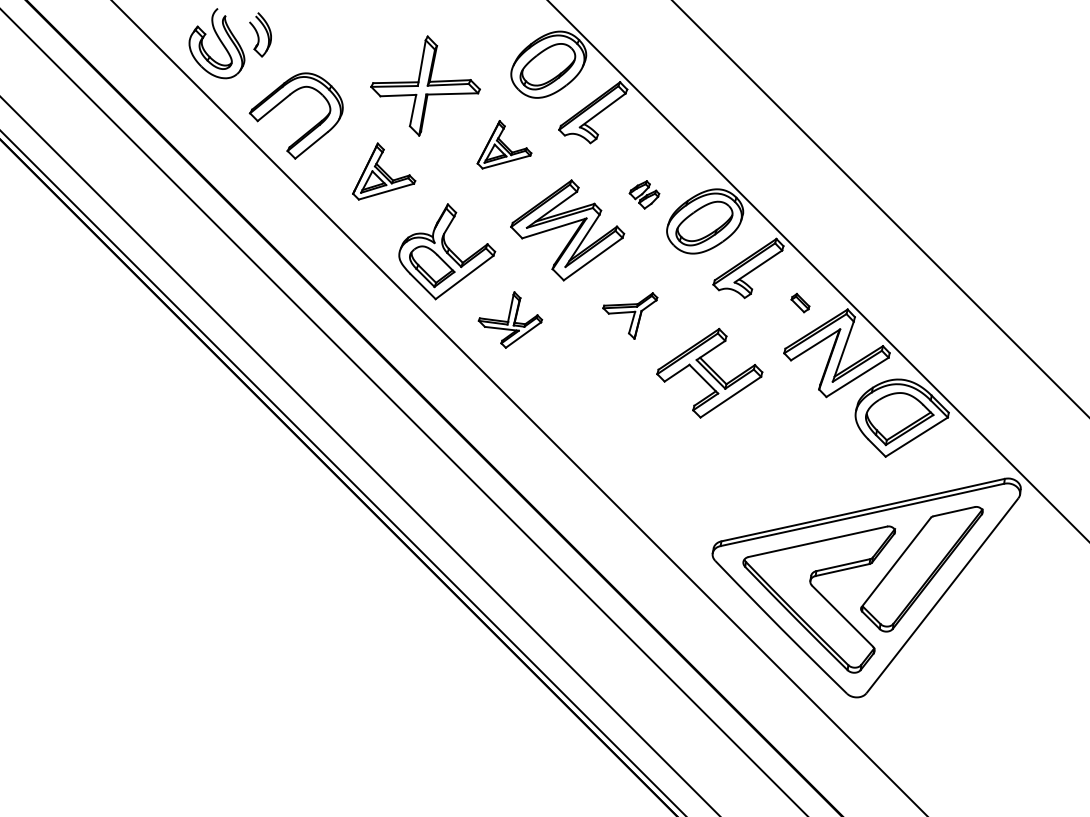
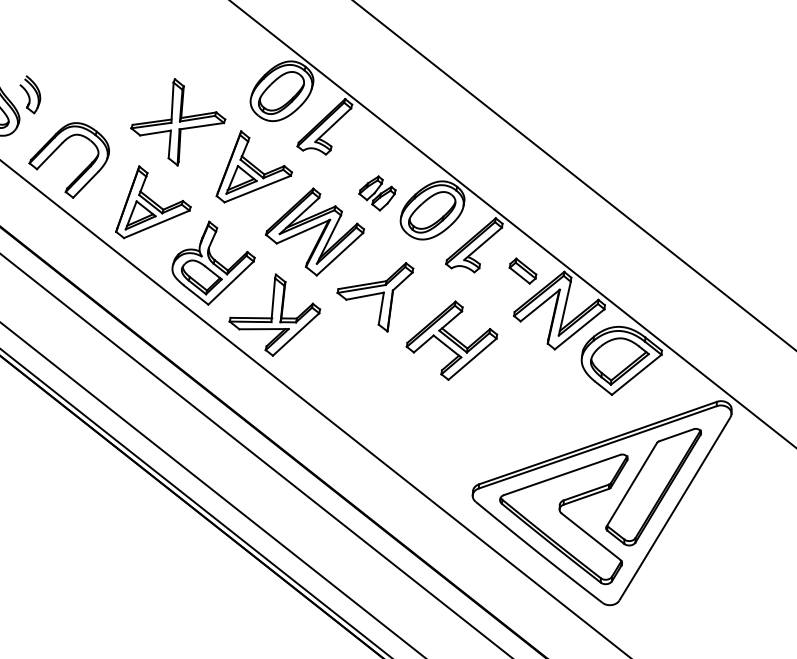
part: (504, 144) -> (251, 164), size x1.67
part: (383, 171) -> (150, 199), size x1.43
part: (644, 194) -> (377, 193), size x1.43
part: (800, 302) -> (522, 270), size x1.67
part: (630, 315) -> (377, 299), size x1.67
part: (510, 319) -> (274, 314), size x1.67

